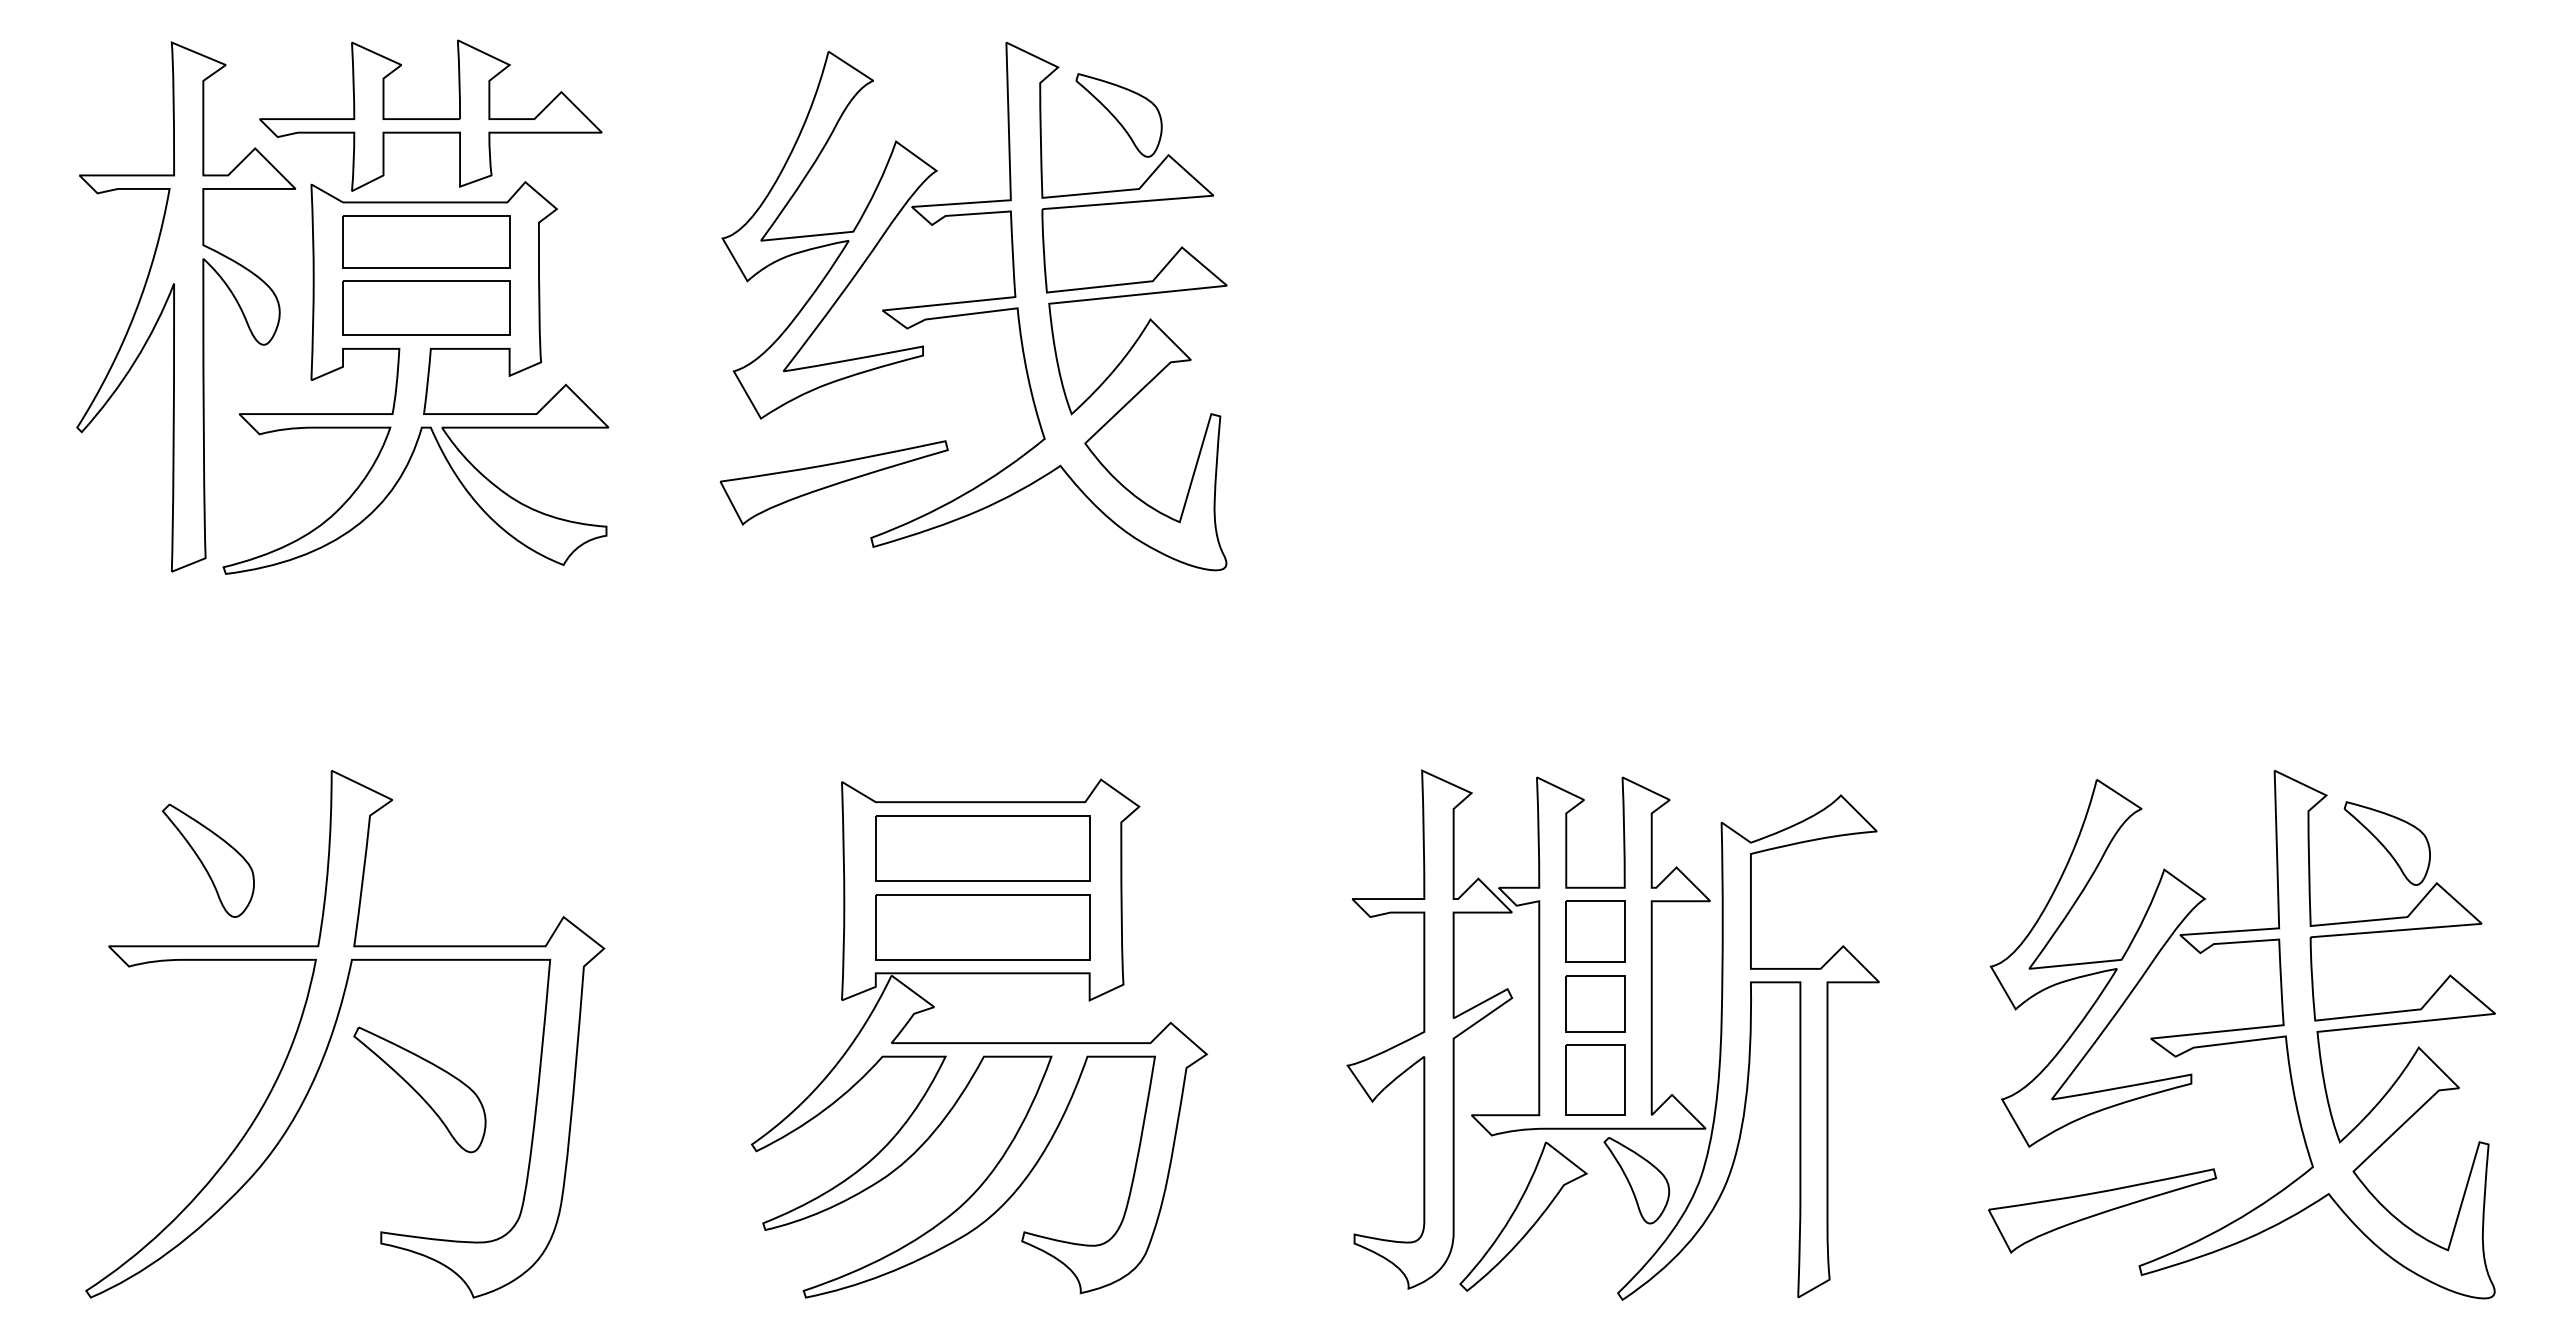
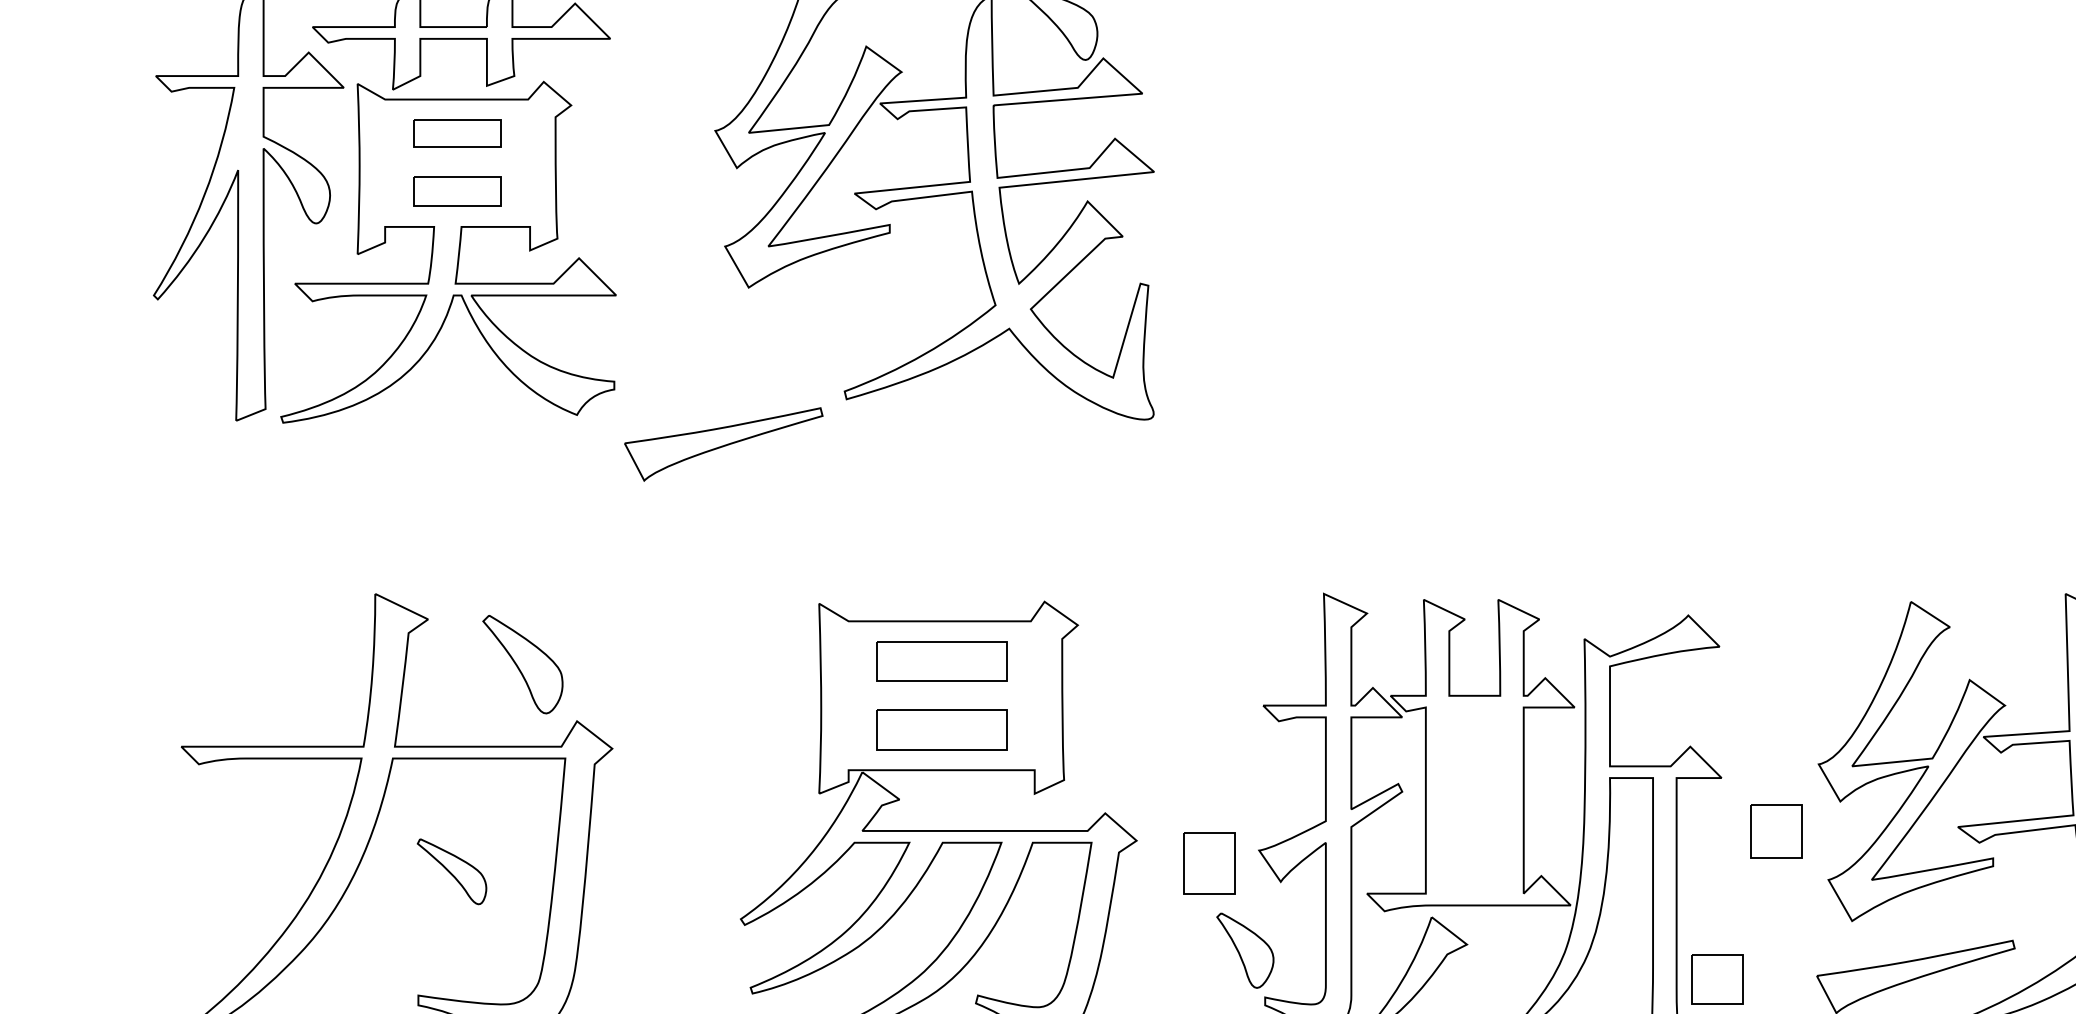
part: (426, 241) -> (457, 133), size x0.6
part: (426, 307) -> (457, 190), size x0.6
part: (833, 482) -> (723, 444), moved
part: (982, 848) -> (941, 661), size x0.7
part: (207, 860) -> (522, 664), moved
part: (982, 927) -> (941, 730), size x0.7
part: (1595, 931) -> (1776, 831), moved
part: (1595, 1003) -> (1717, 979), moved
part: (1595, 1079) -> (1209, 862), moved
part: (419, 1089) -> (451, 871), size x0.6
part: (1636, 1180) -> (1245, 950), moved

